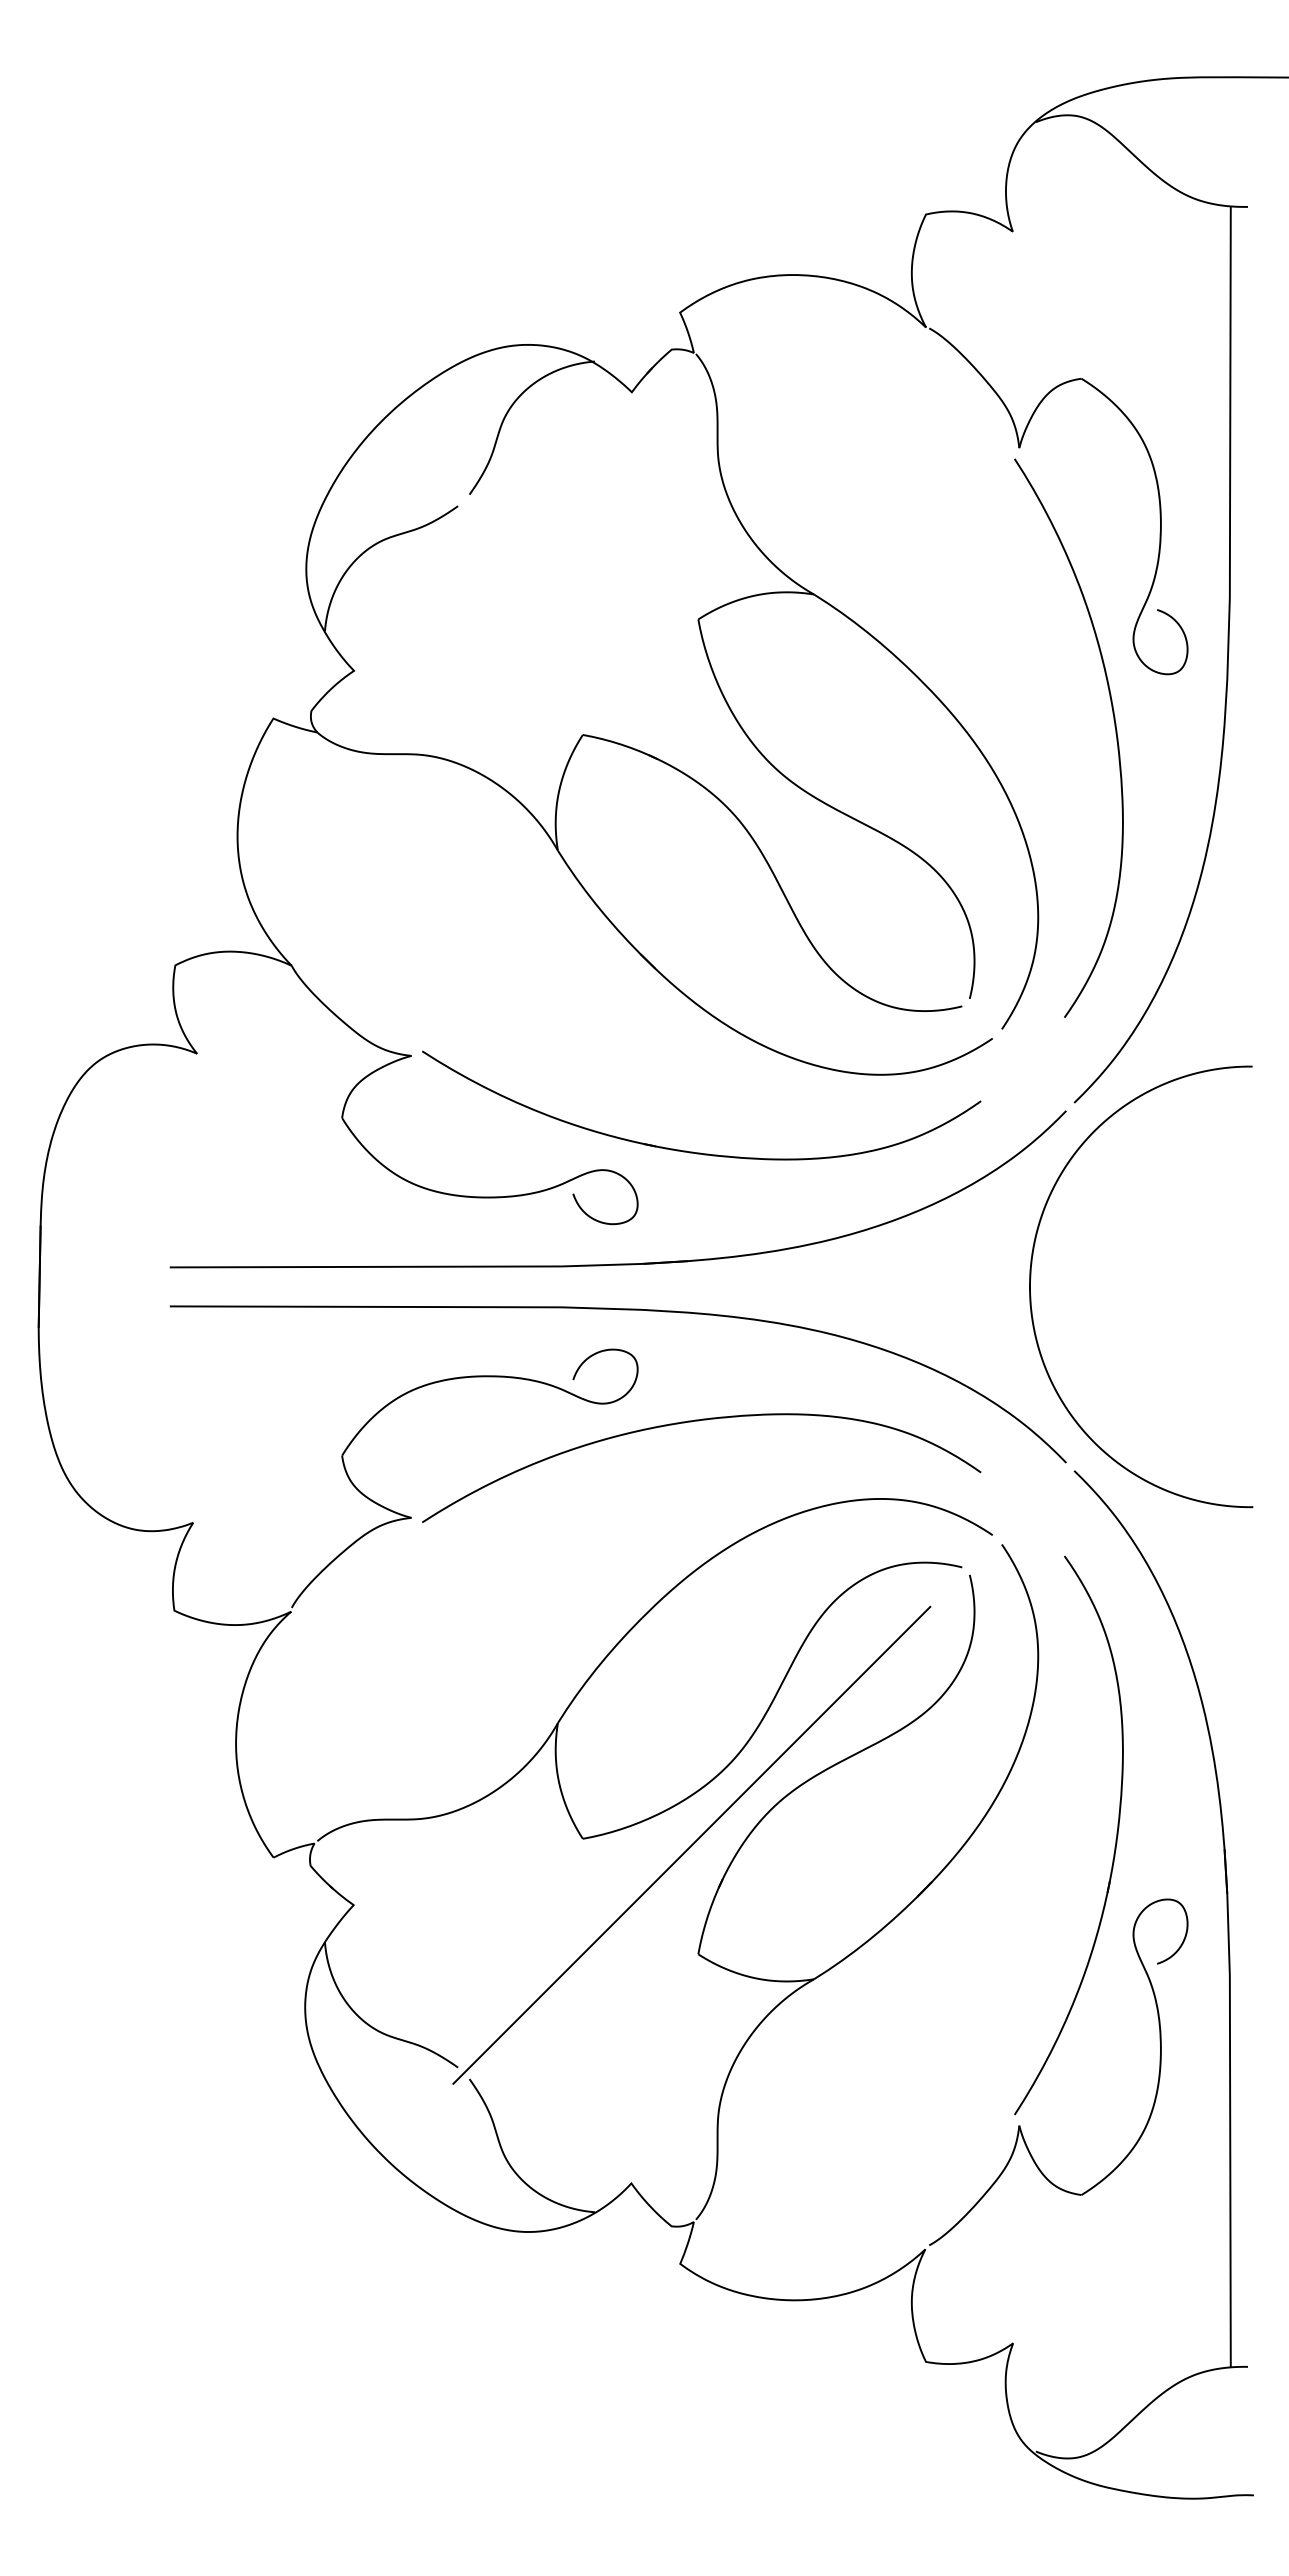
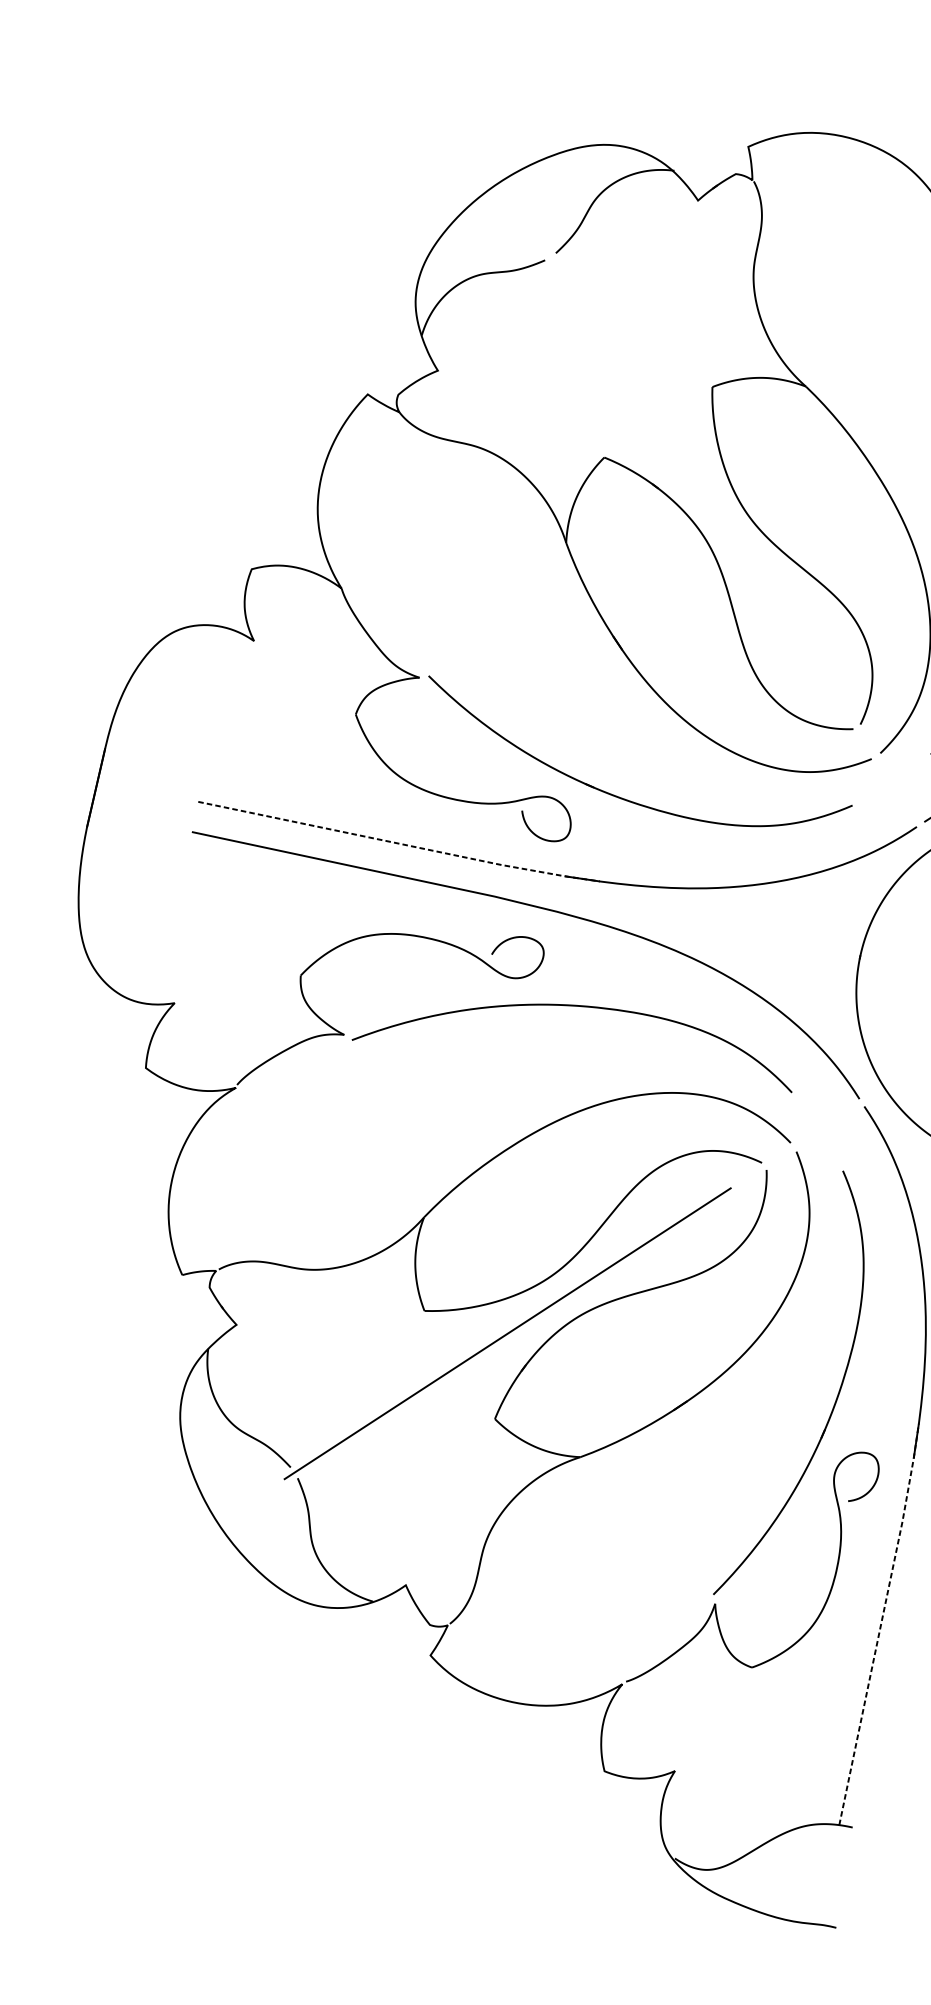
line: (430, 1266) -> (399, 843), solid -> dashed
line: (1230, 2106) -> (881, 1623), solid -> dashed

